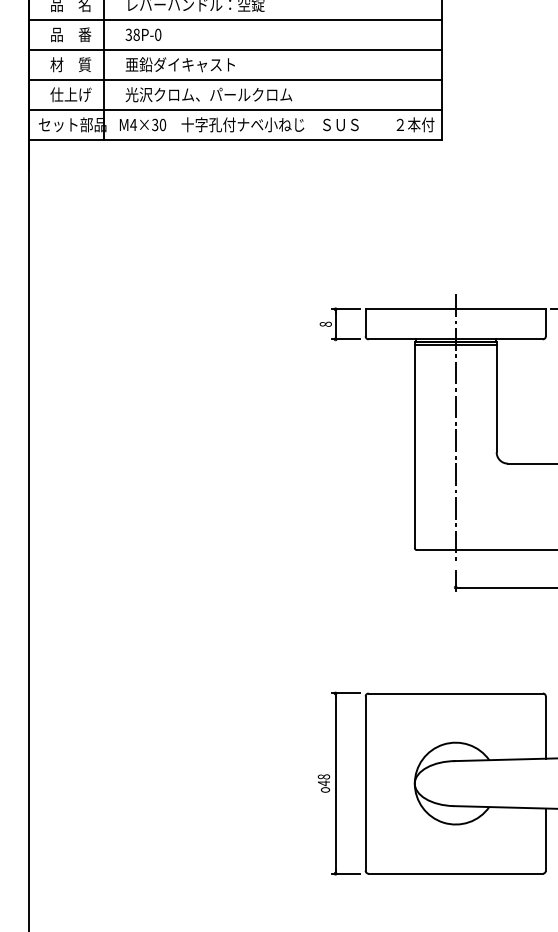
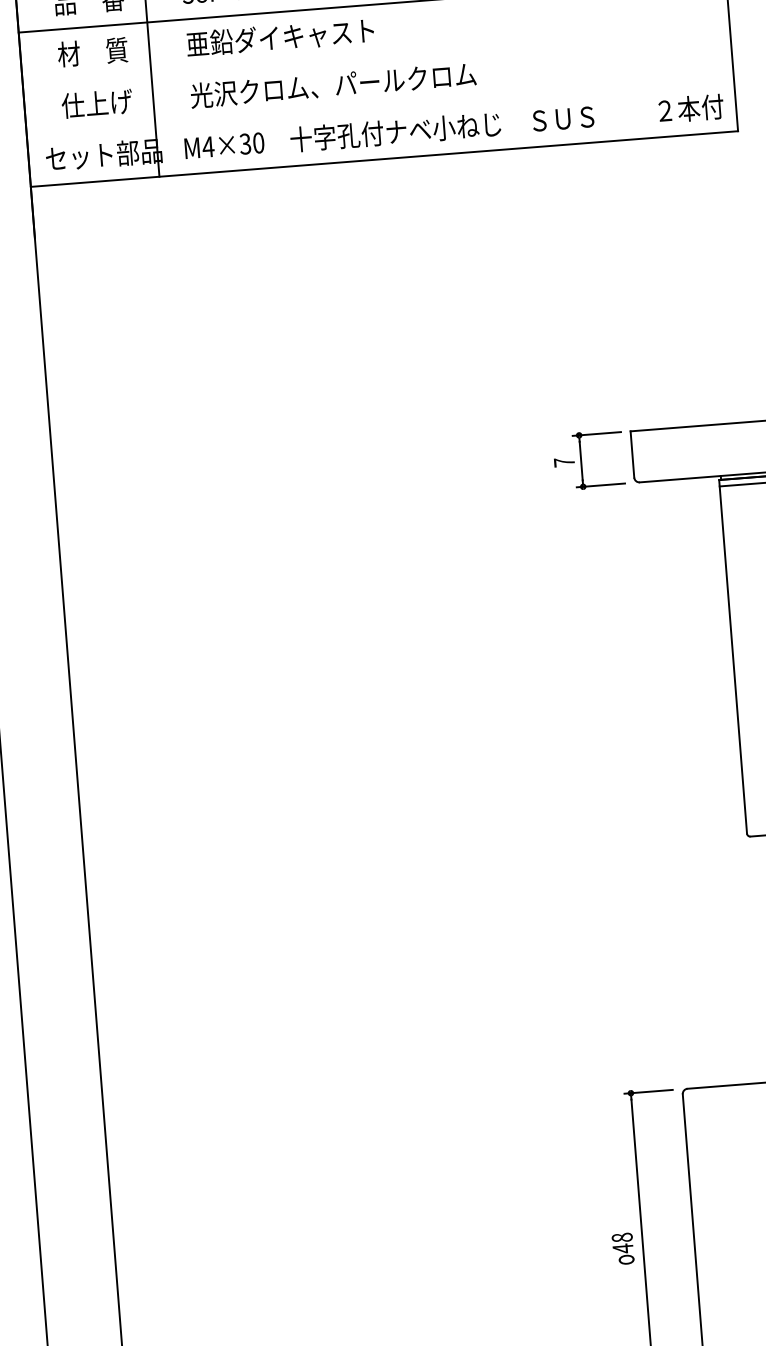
line: (234, 79) -> (375, 55), removed
line: (234, 110) -> (379, 108), removed
text: (325, 323) -> (563, 461), 8 -> 7

